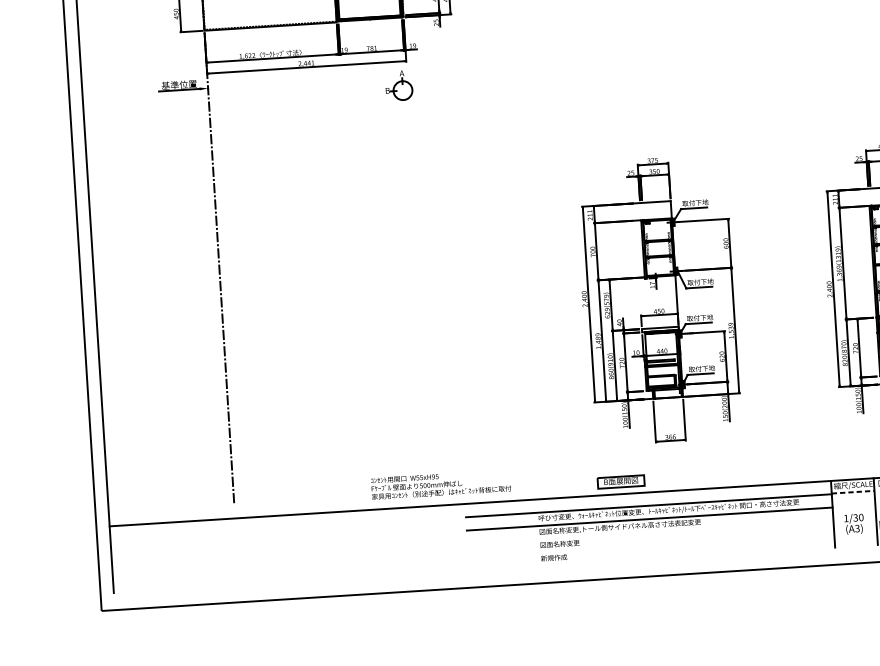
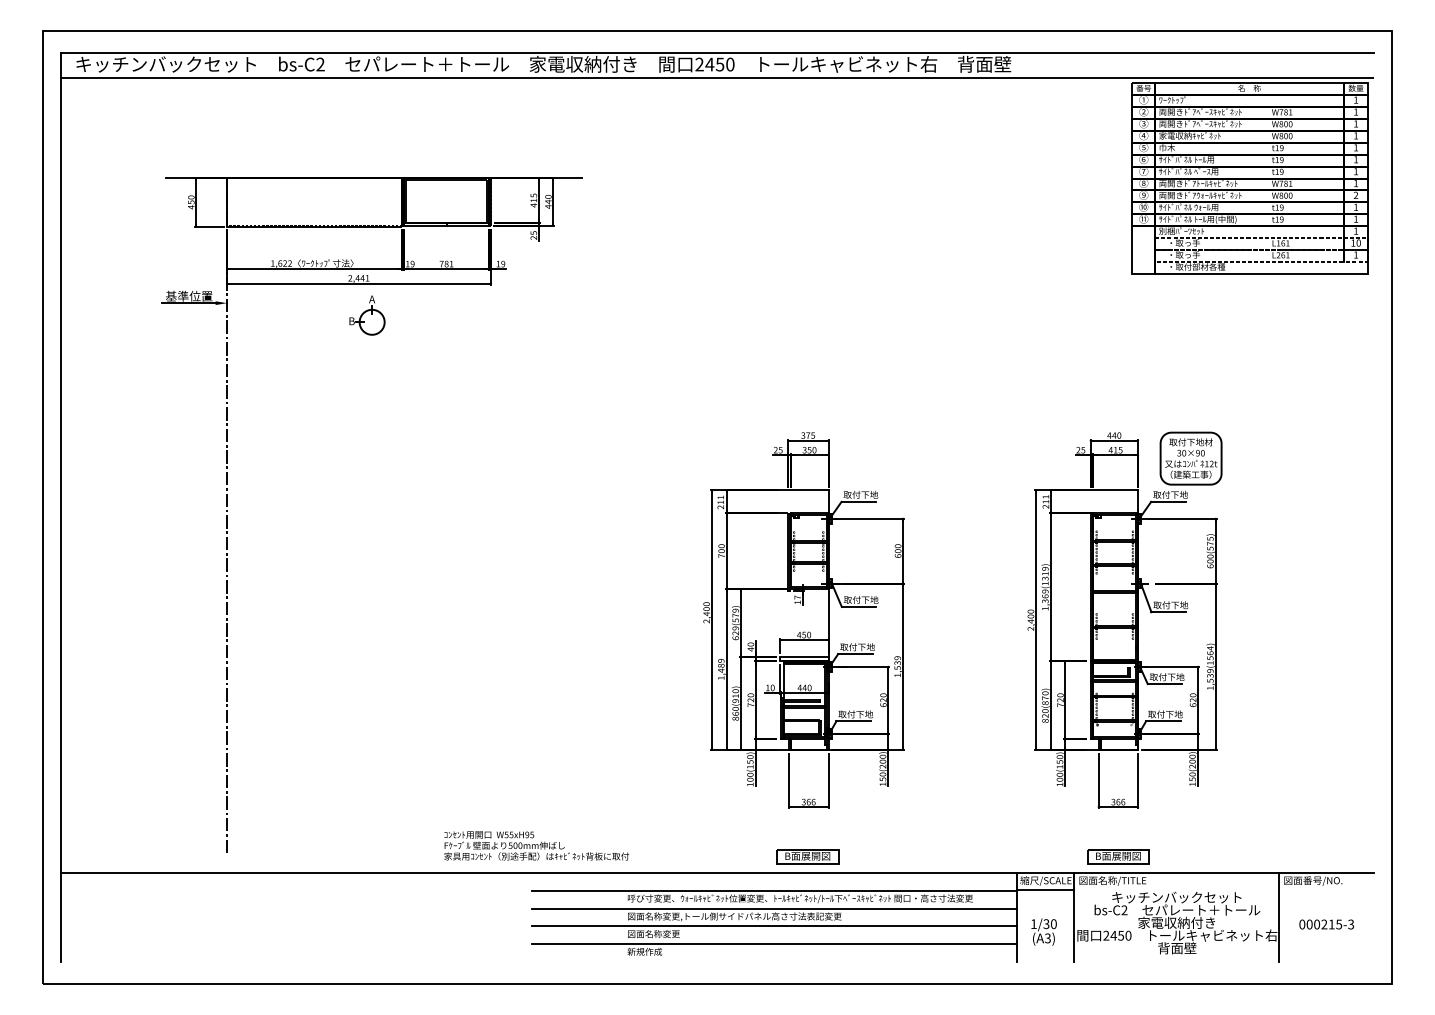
part: (399, 85) -> (367, 315), moved
part: (620, 481) -> (807, 856), moved
text: (440, 484) -> (536, 845), moved
line: (853, 491) -> (1045, 889), dashed -> solid
line: (649, 532) -> (773, 926), added
line: (650, 545) -> (773, 943), added

